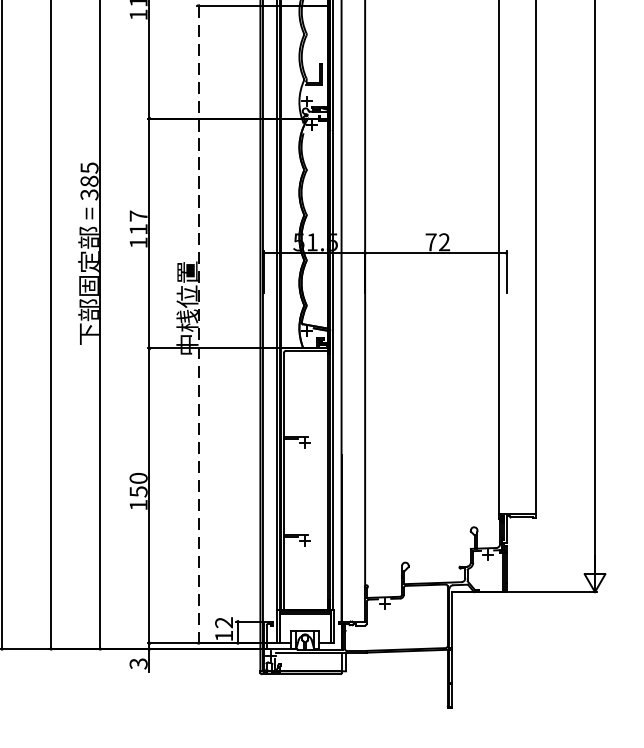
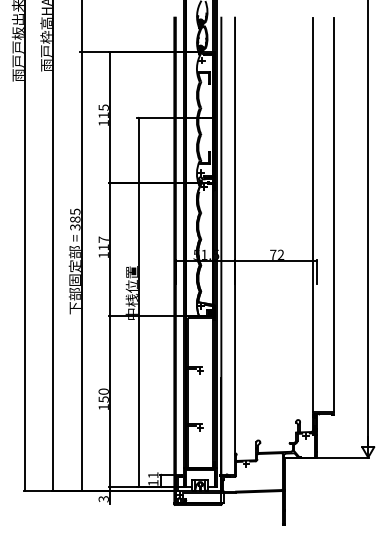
line: (198, 324) -> (138, 302), dashed -> solid
text: (224, 623) -> (153, 475), 12 -> 11

